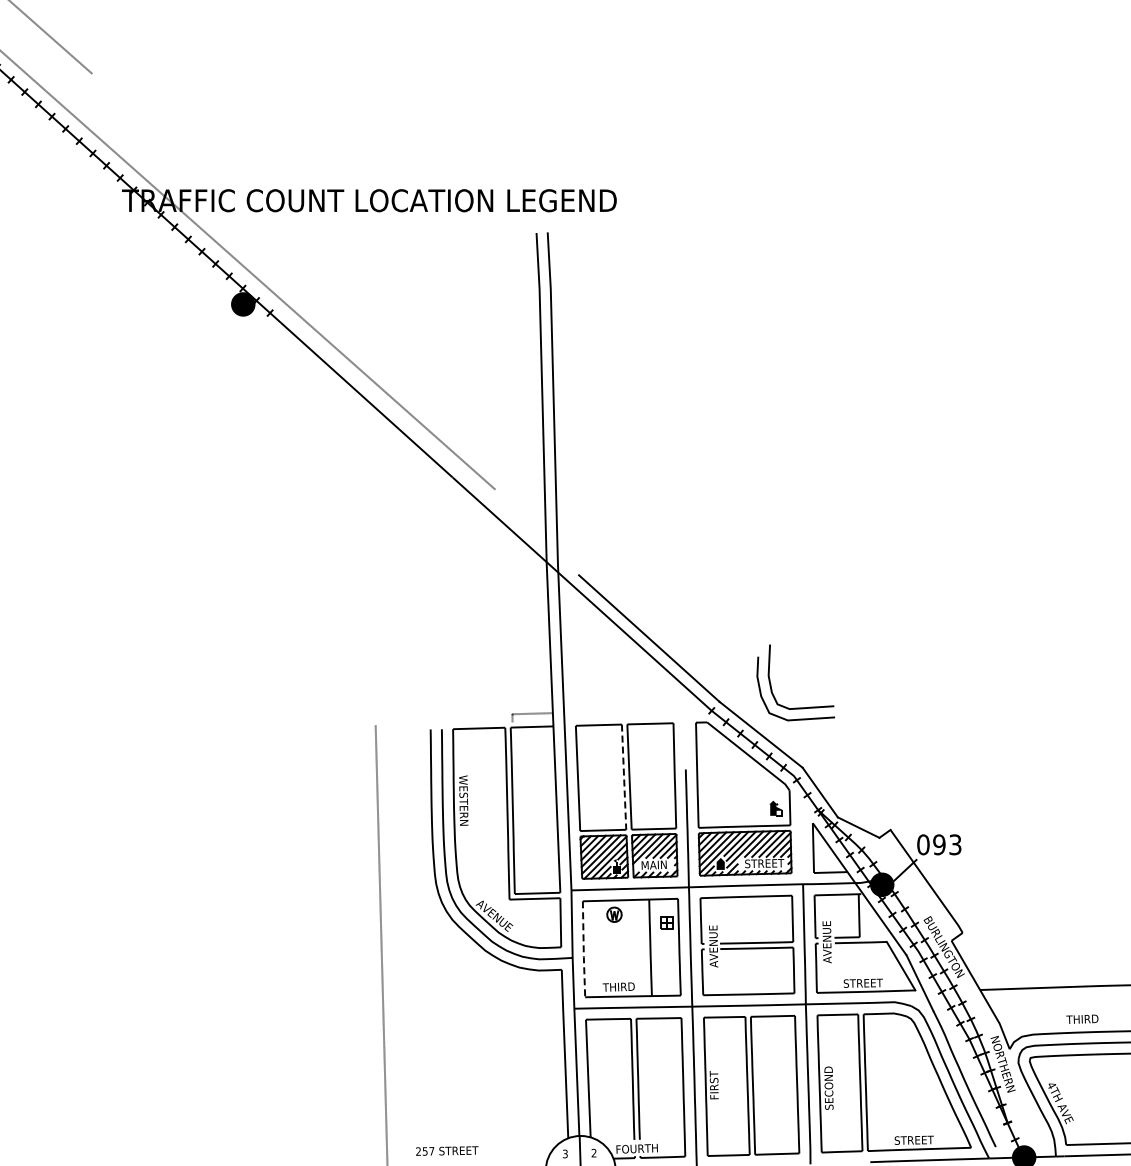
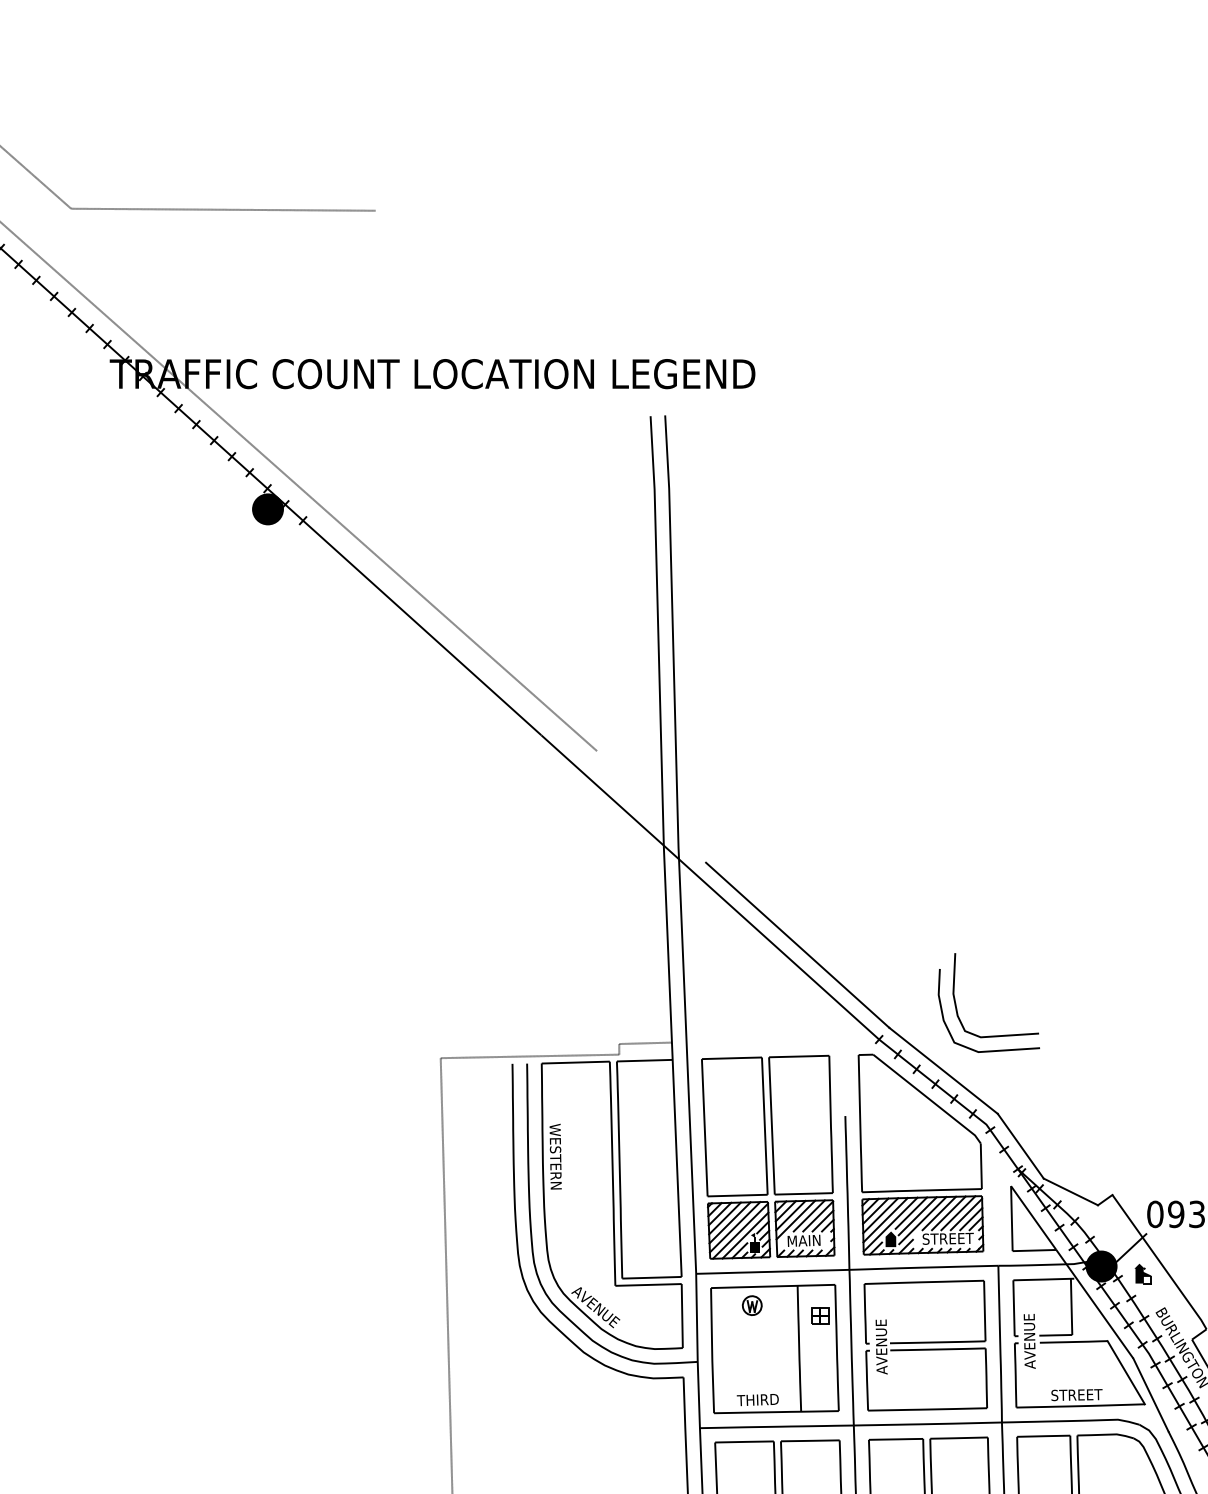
line: (208, 74) -> (222, 209), added
line: (443, 723) -> (529, 1056), added
line: (624, 777) -> (765, 1126), dashed -> solid
part: (775, 808) -> (1142, 1273), moved
line: (583, 949) -> (711, 1350), dashed -> solid

